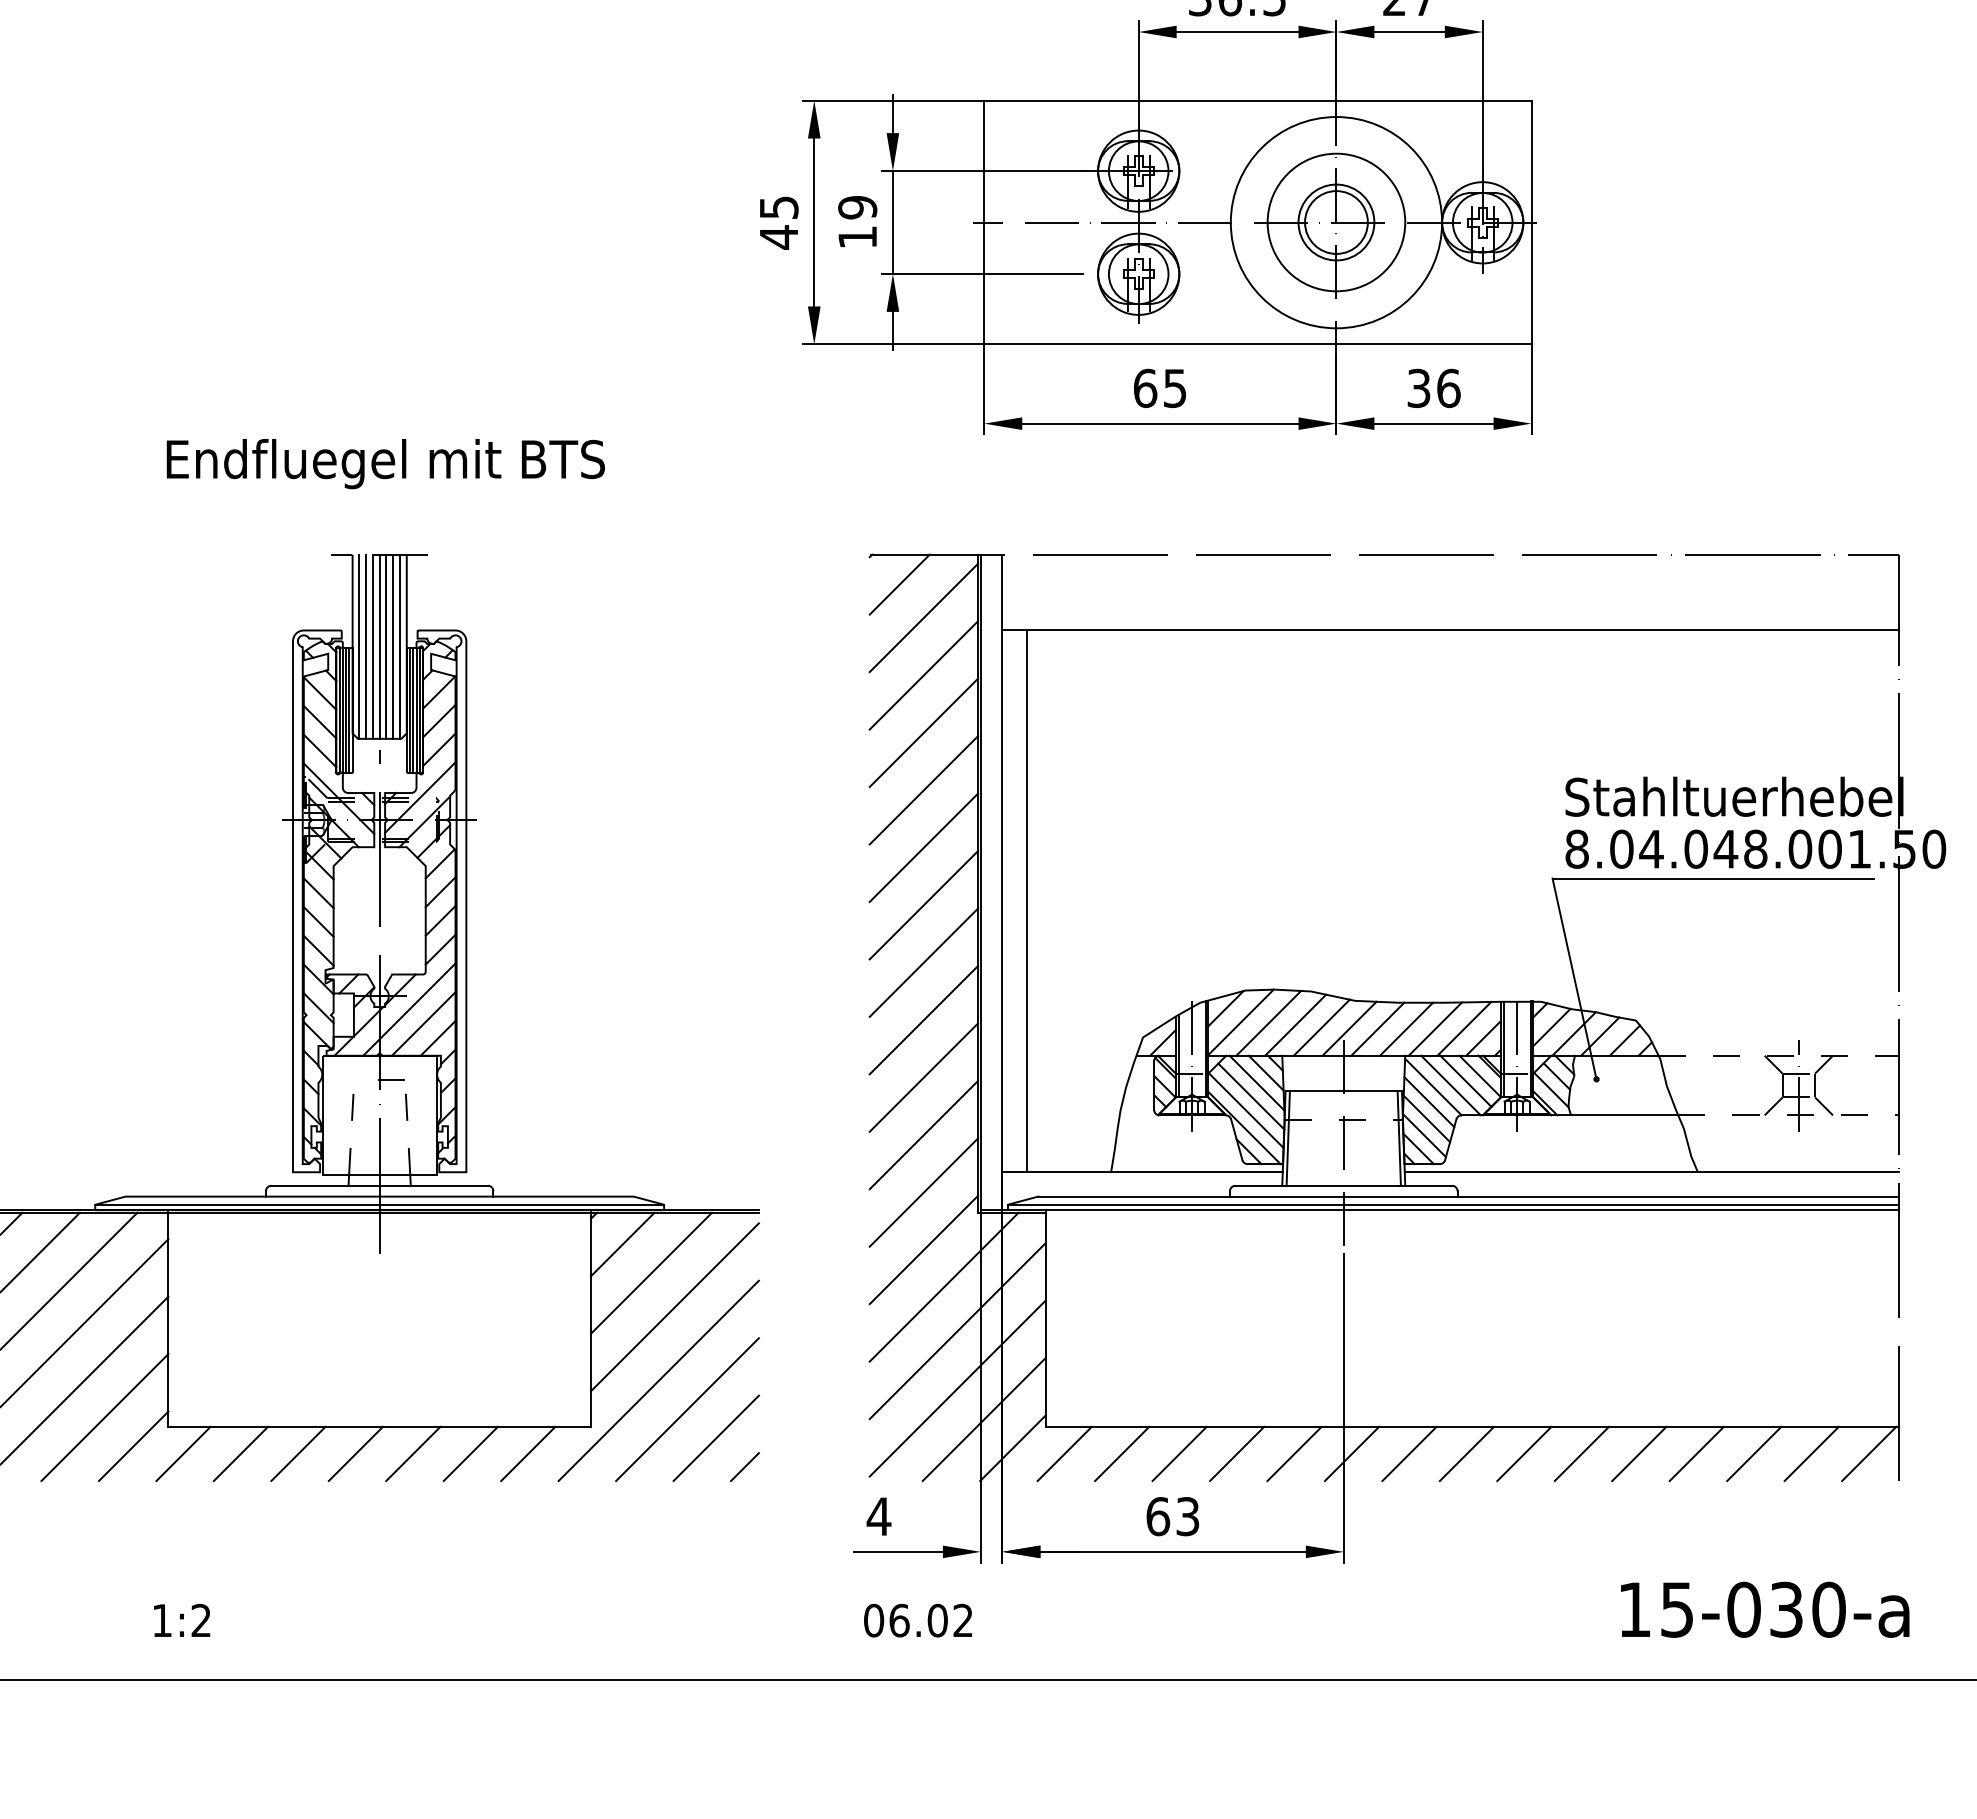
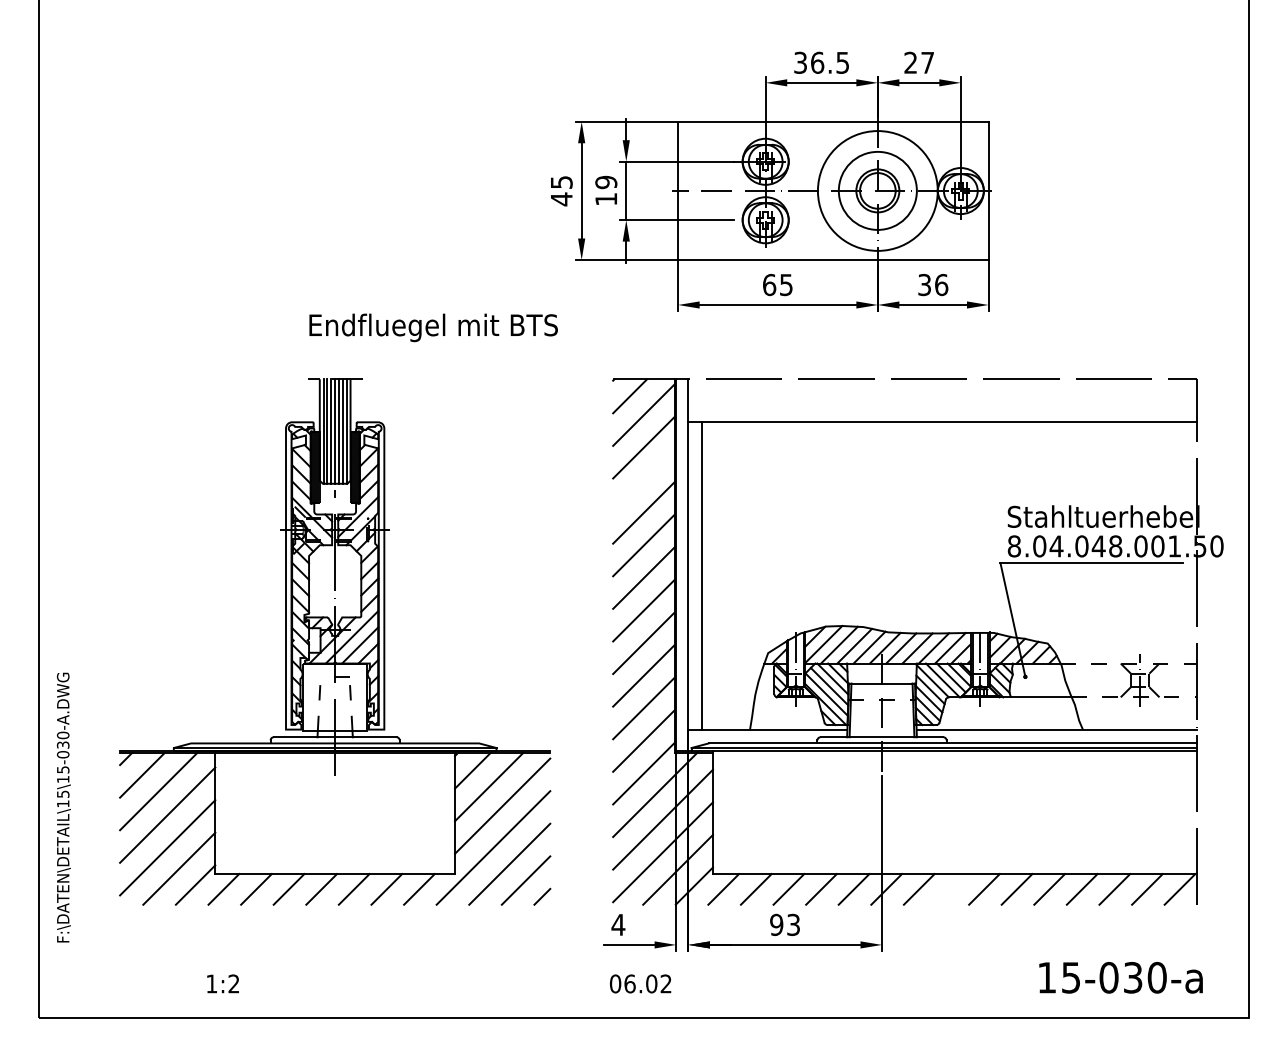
text: (385, 463) -> (433, 327), moved
line: (923, 733) -> (643, 480), removed
line: (1466, 1454) -> (951, 889), removed
text: (1157, 1515) -> (776, 924), 63 -> 93

